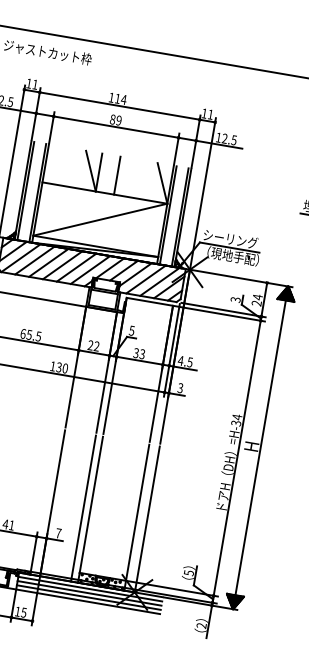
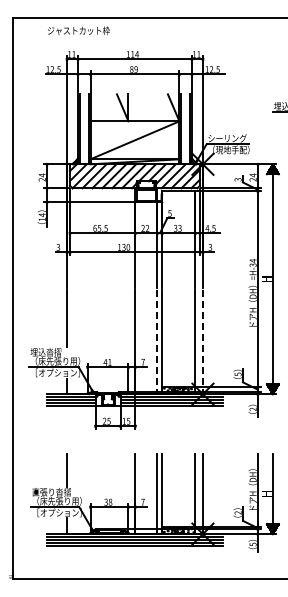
line: (117, 175) -> (141, 107), removed
line: (83, 508) -> (157, 342), solid -> dashed
line: (146, 519) -> (202, 342), solid -> dashed

